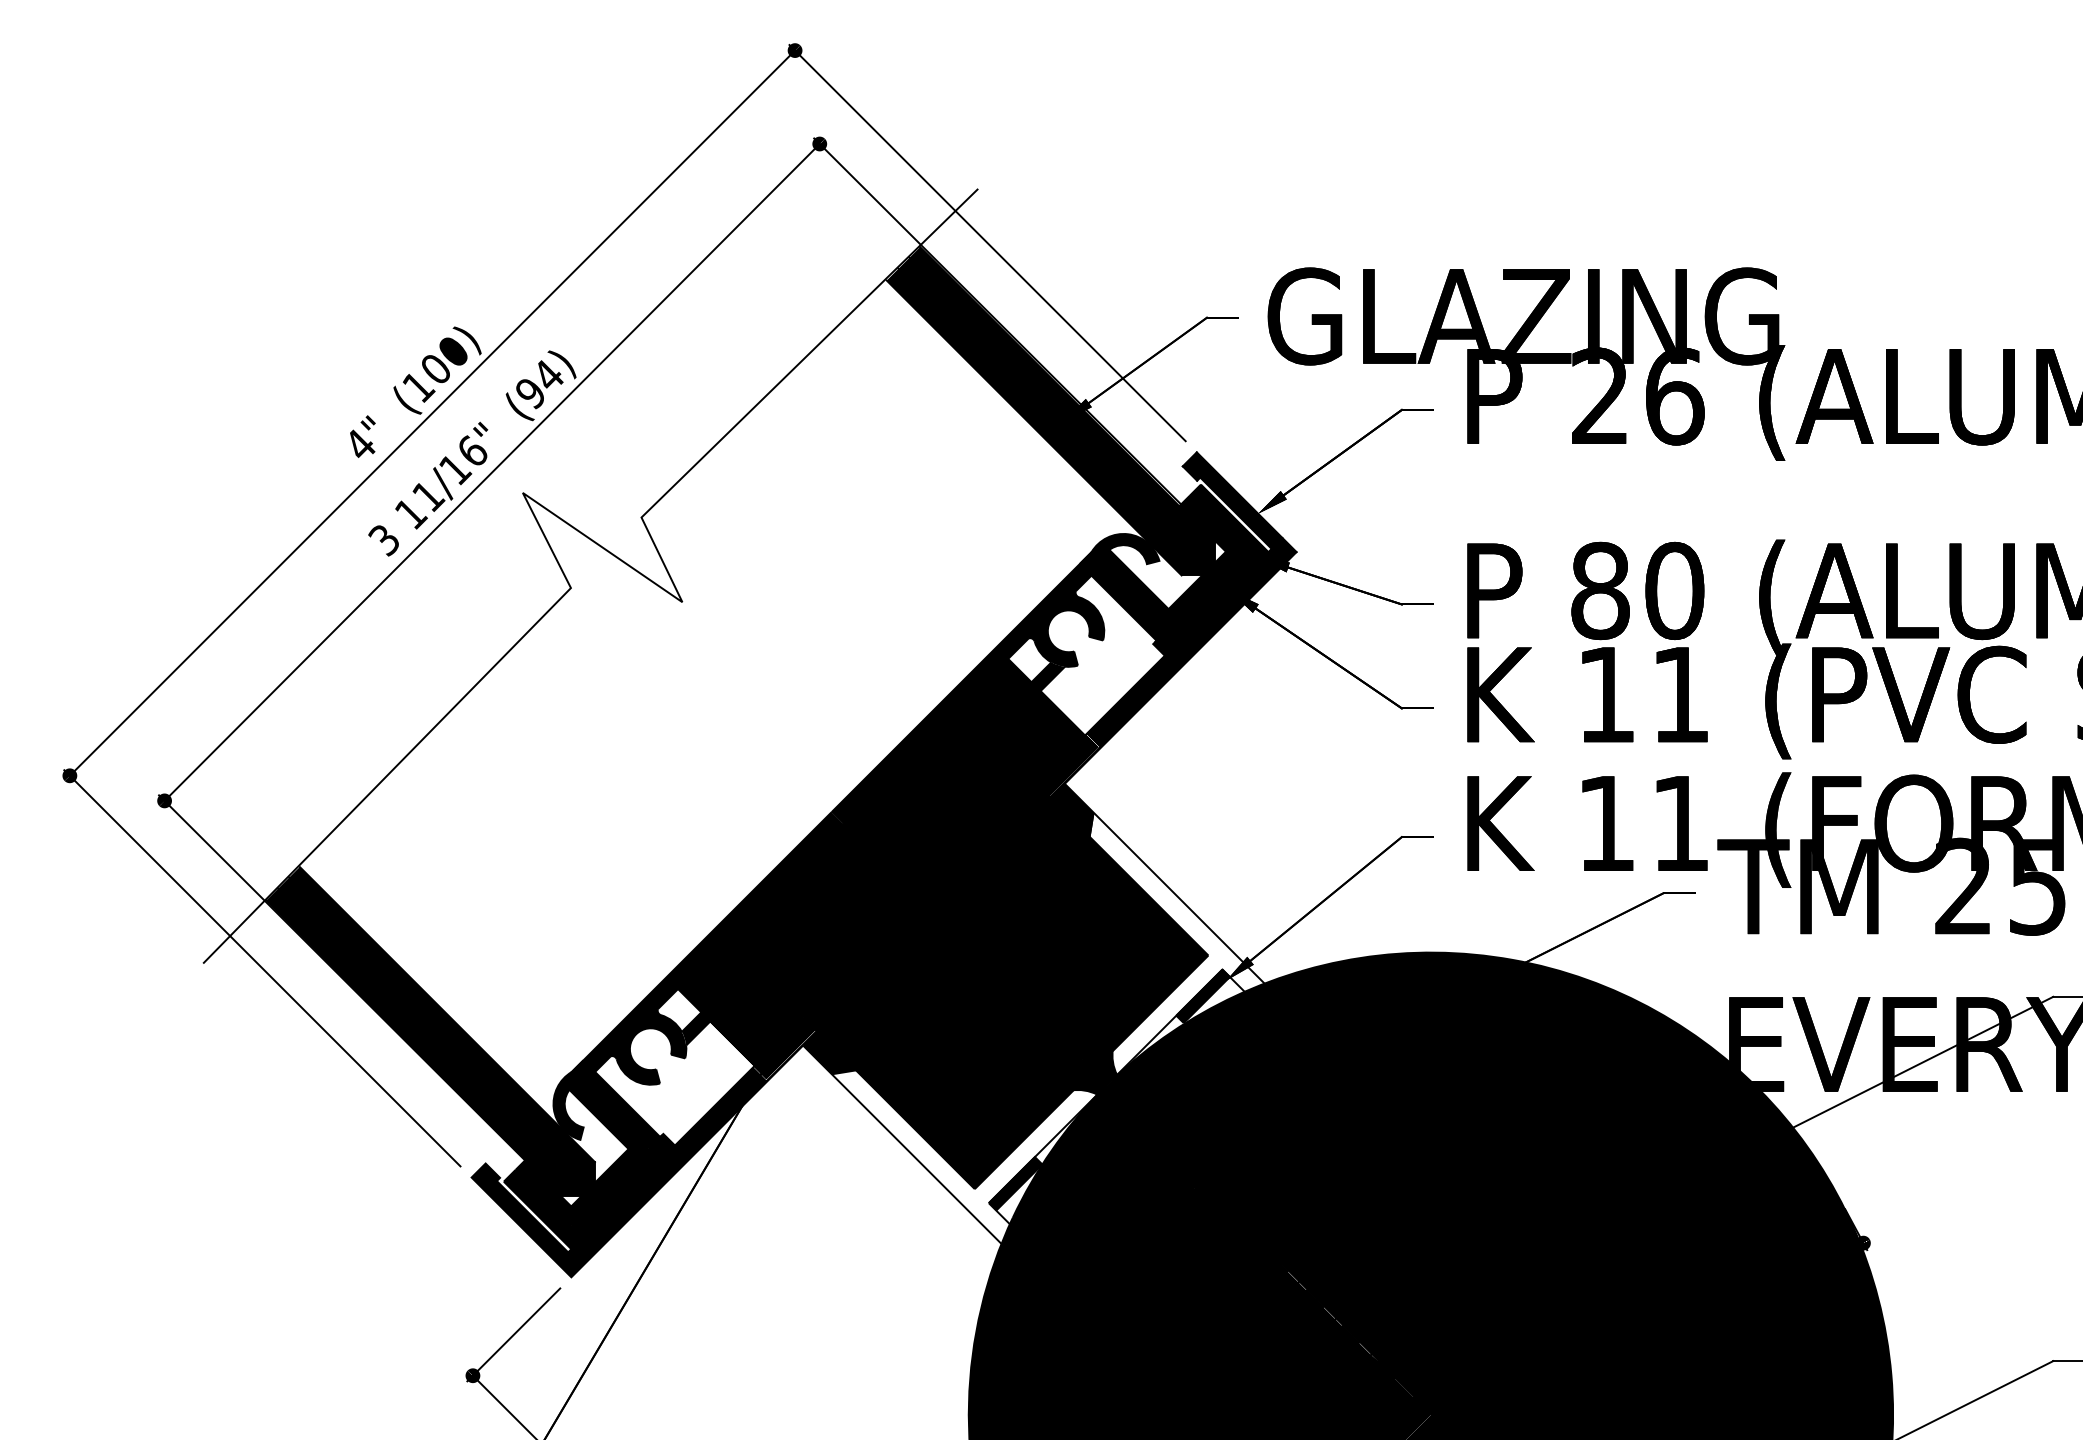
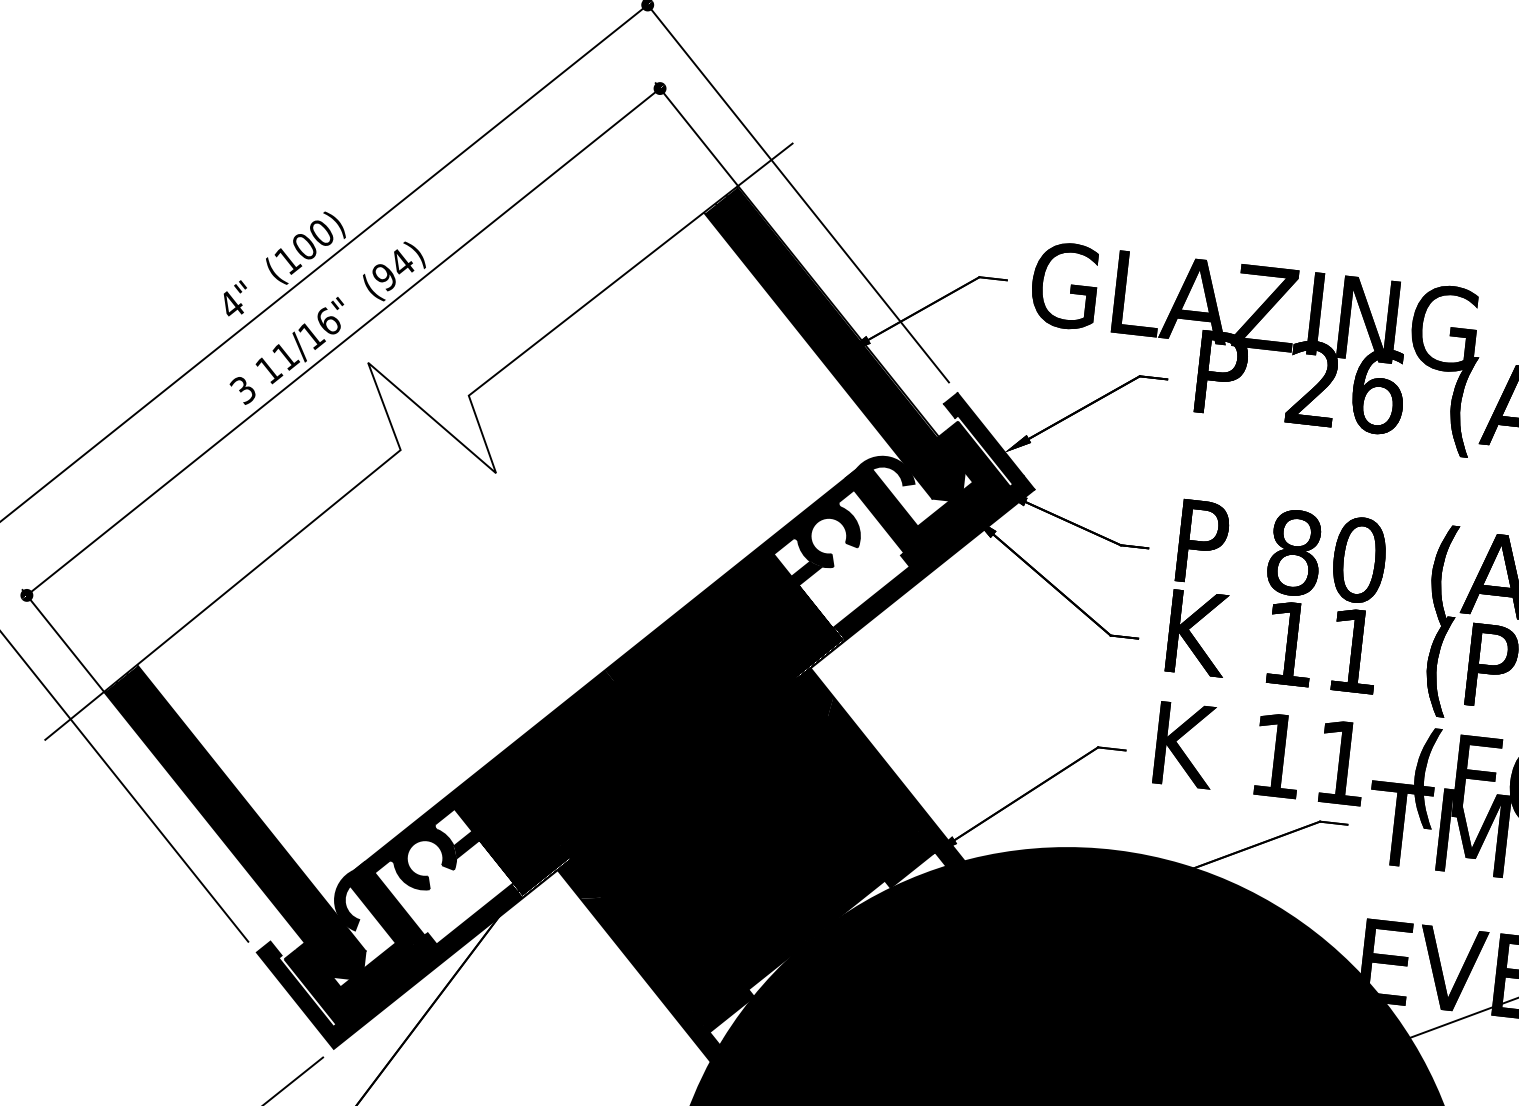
fill: (1177, 943) -> (892, 817), added
fill: (964, 1157) -> (687, 983), added

